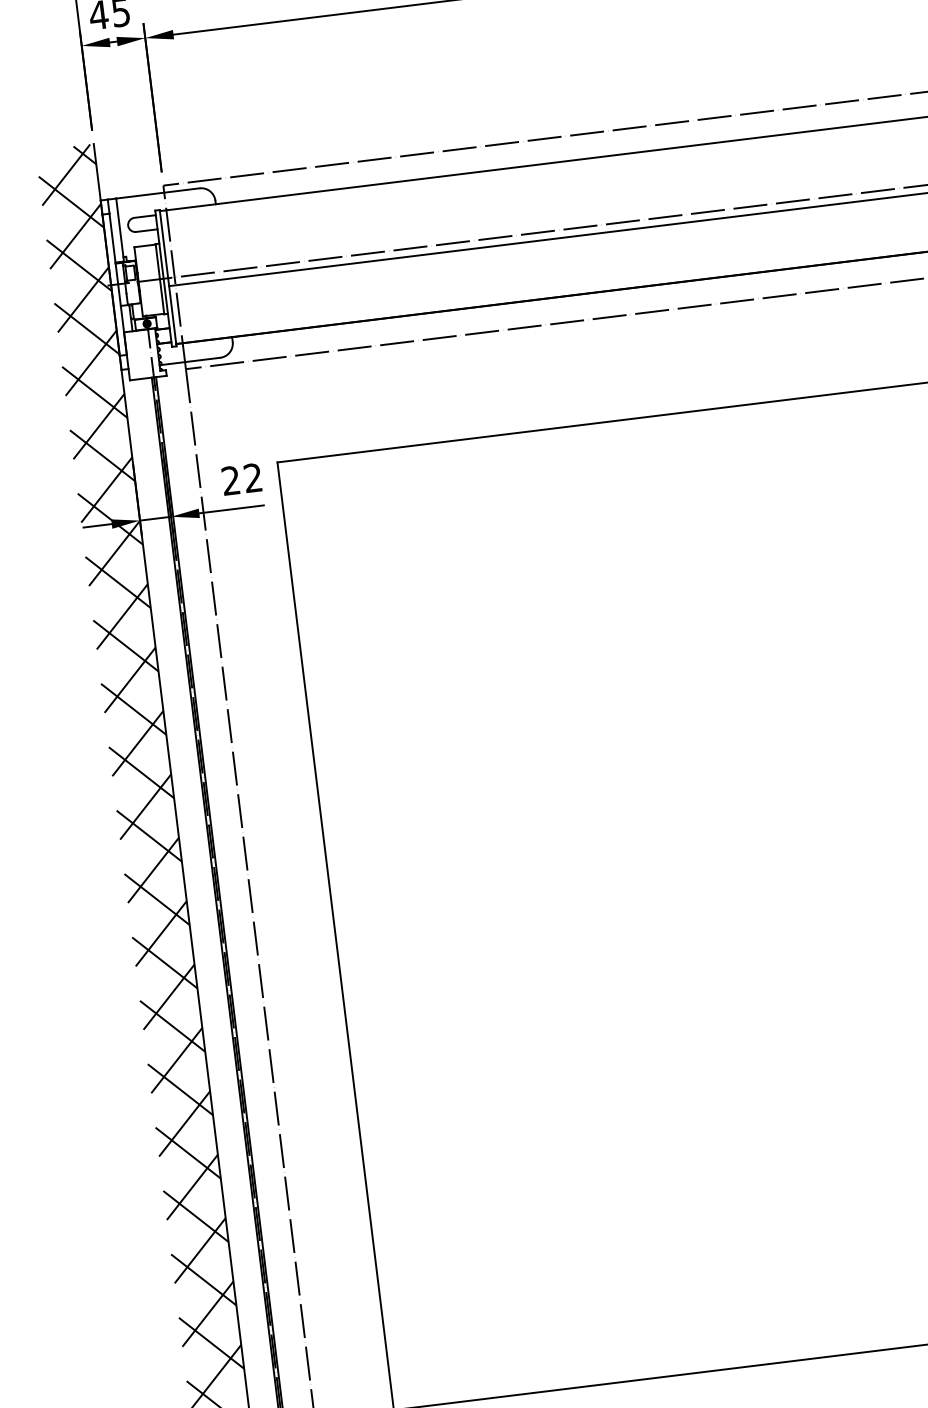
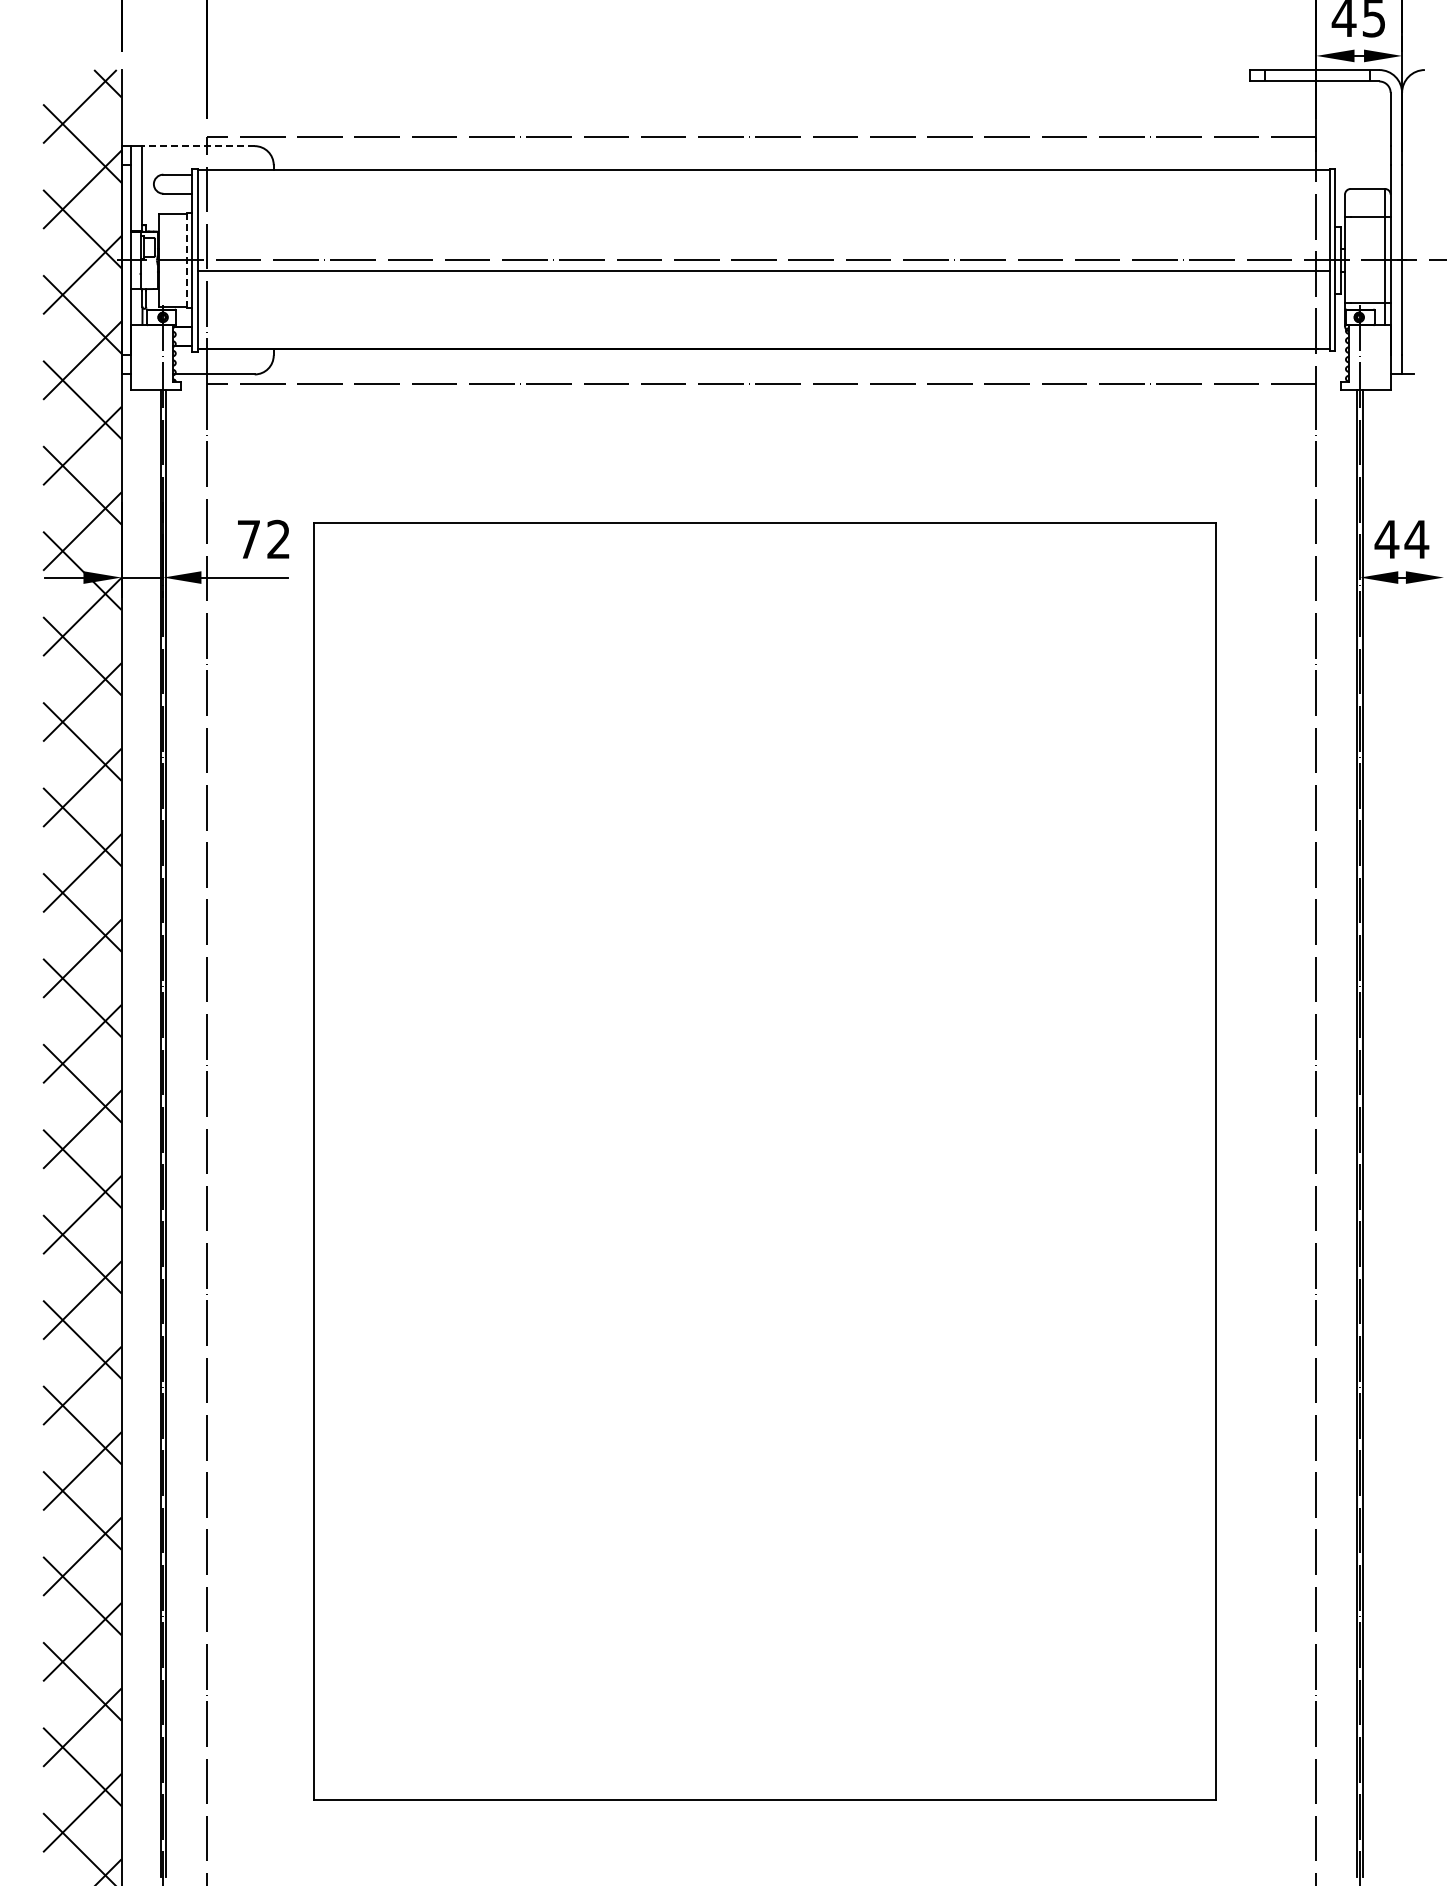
line: (157, 193) -> (198, 146), solid -> dashed
line: (159, 278) -> (187, 259), solid -> dashed
text: (230, 480) -> (248, 538), 22 -> 72

